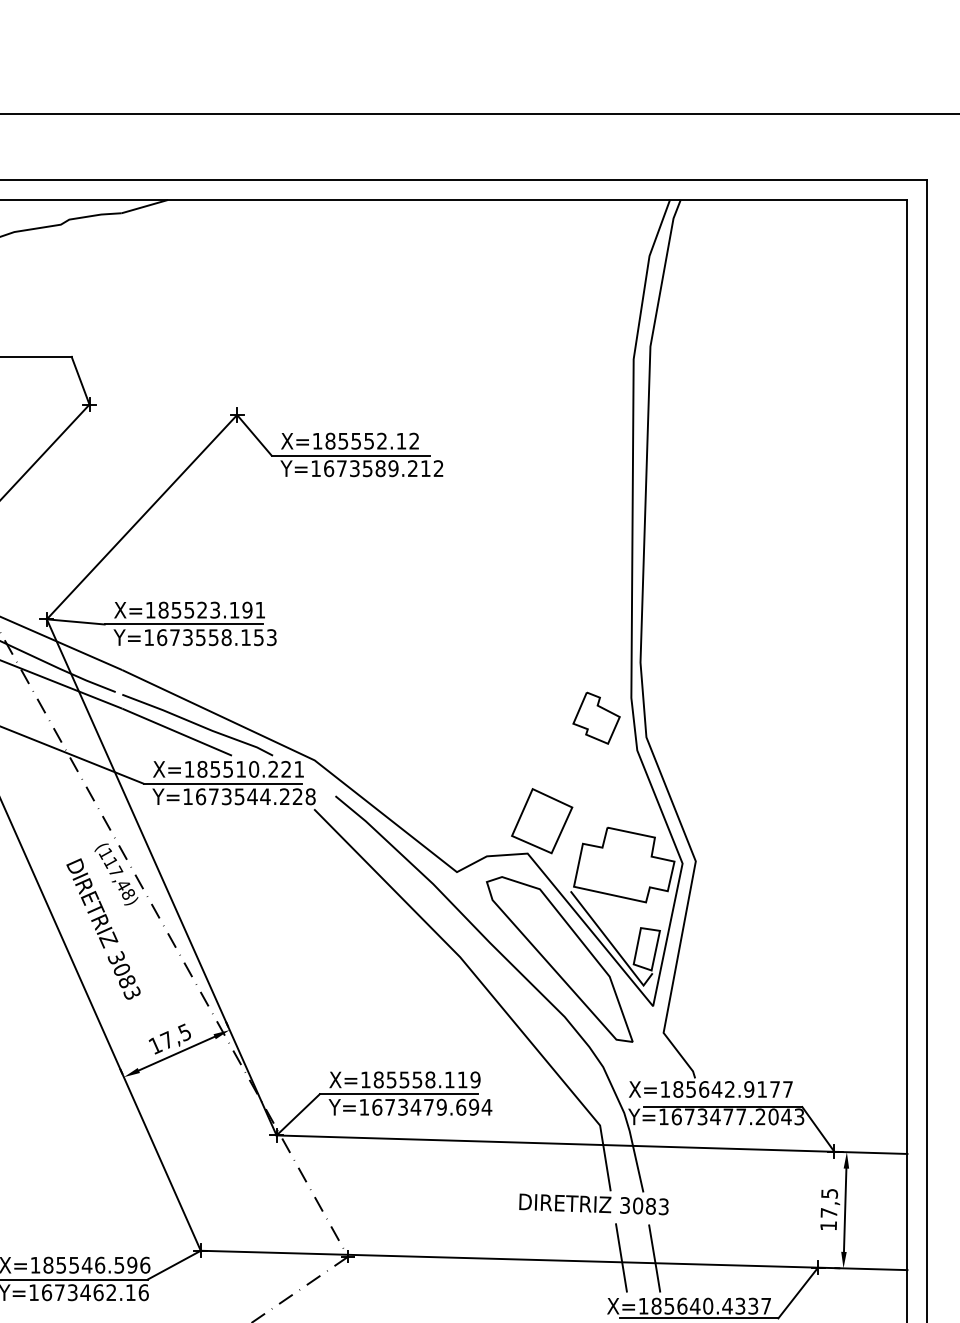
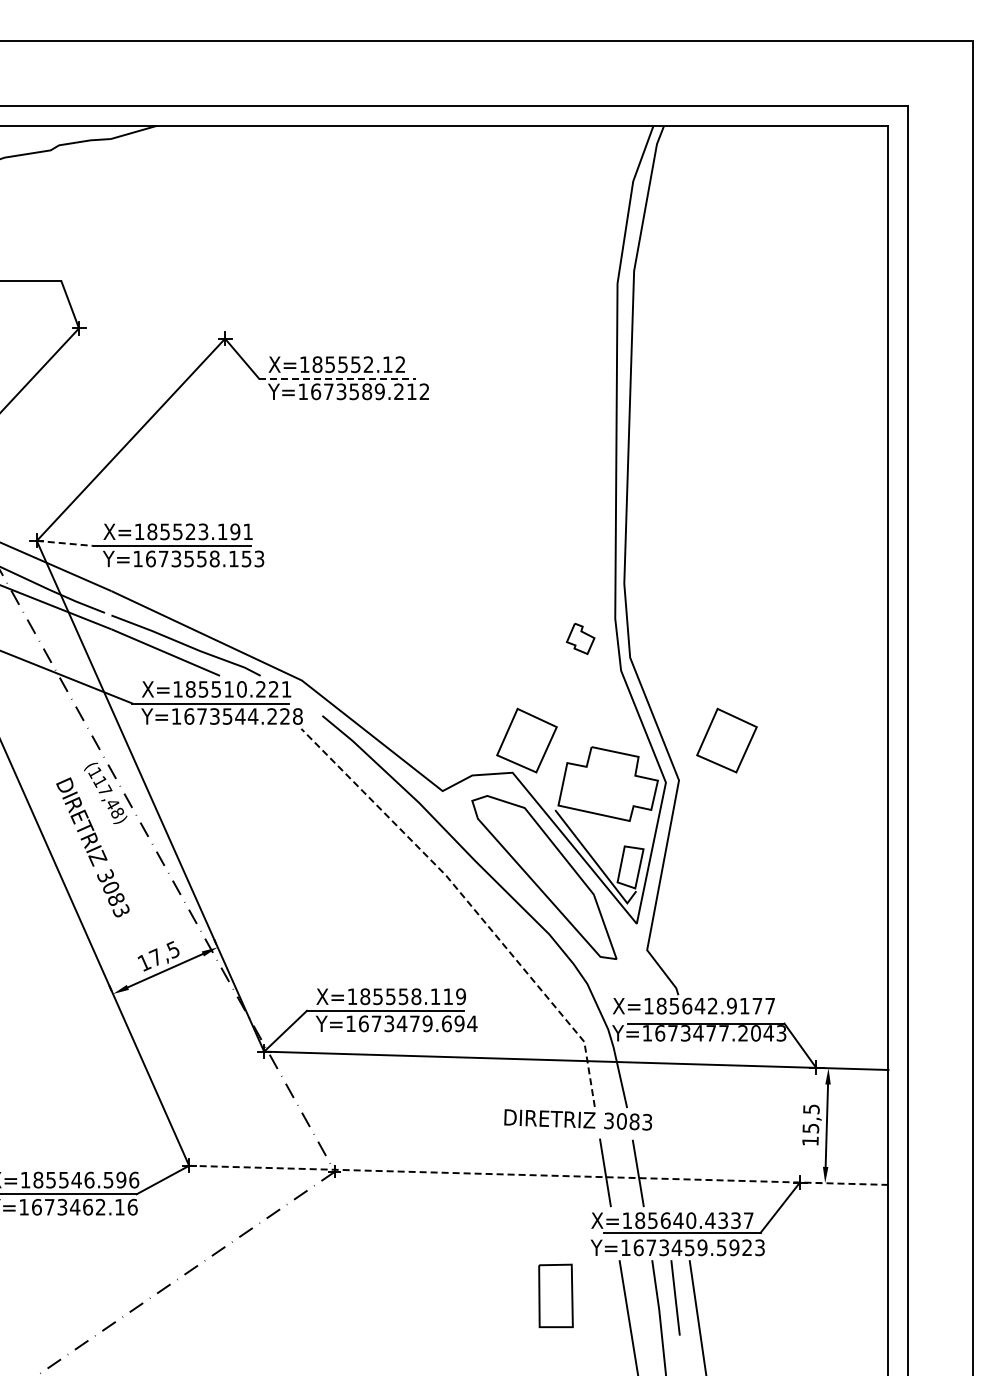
line: (351, 455) -> (338, 378), solid -> dashed
line: (75, 621) -> (65, 543), solid -> dashed
part: (596, 717) -> (580, 638), size x0.6
part: (743, 821) -> (726, 740), added
line: (485, 986) -> (470, 904), solid -> dashed
text: (828, 1213) -> (810, 1128), 17,5 -> 15,5
line: (553, 1260) -> (538, 1175), solid -> dashed

